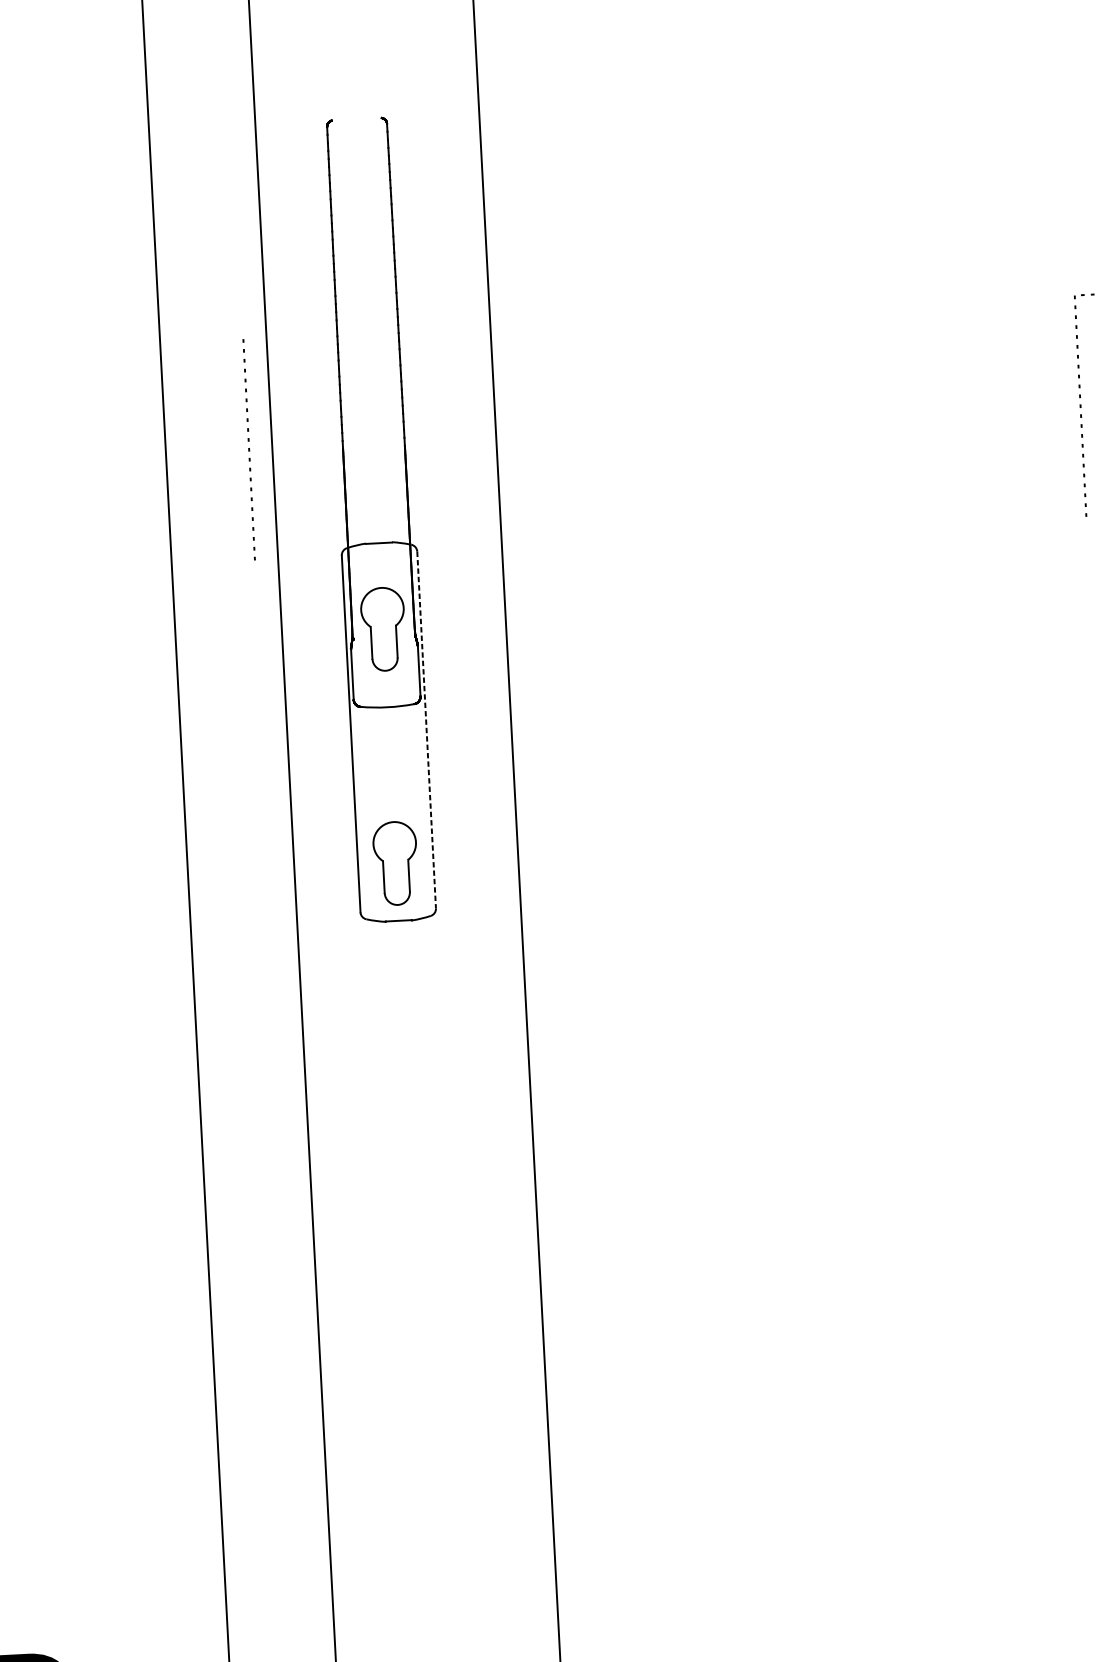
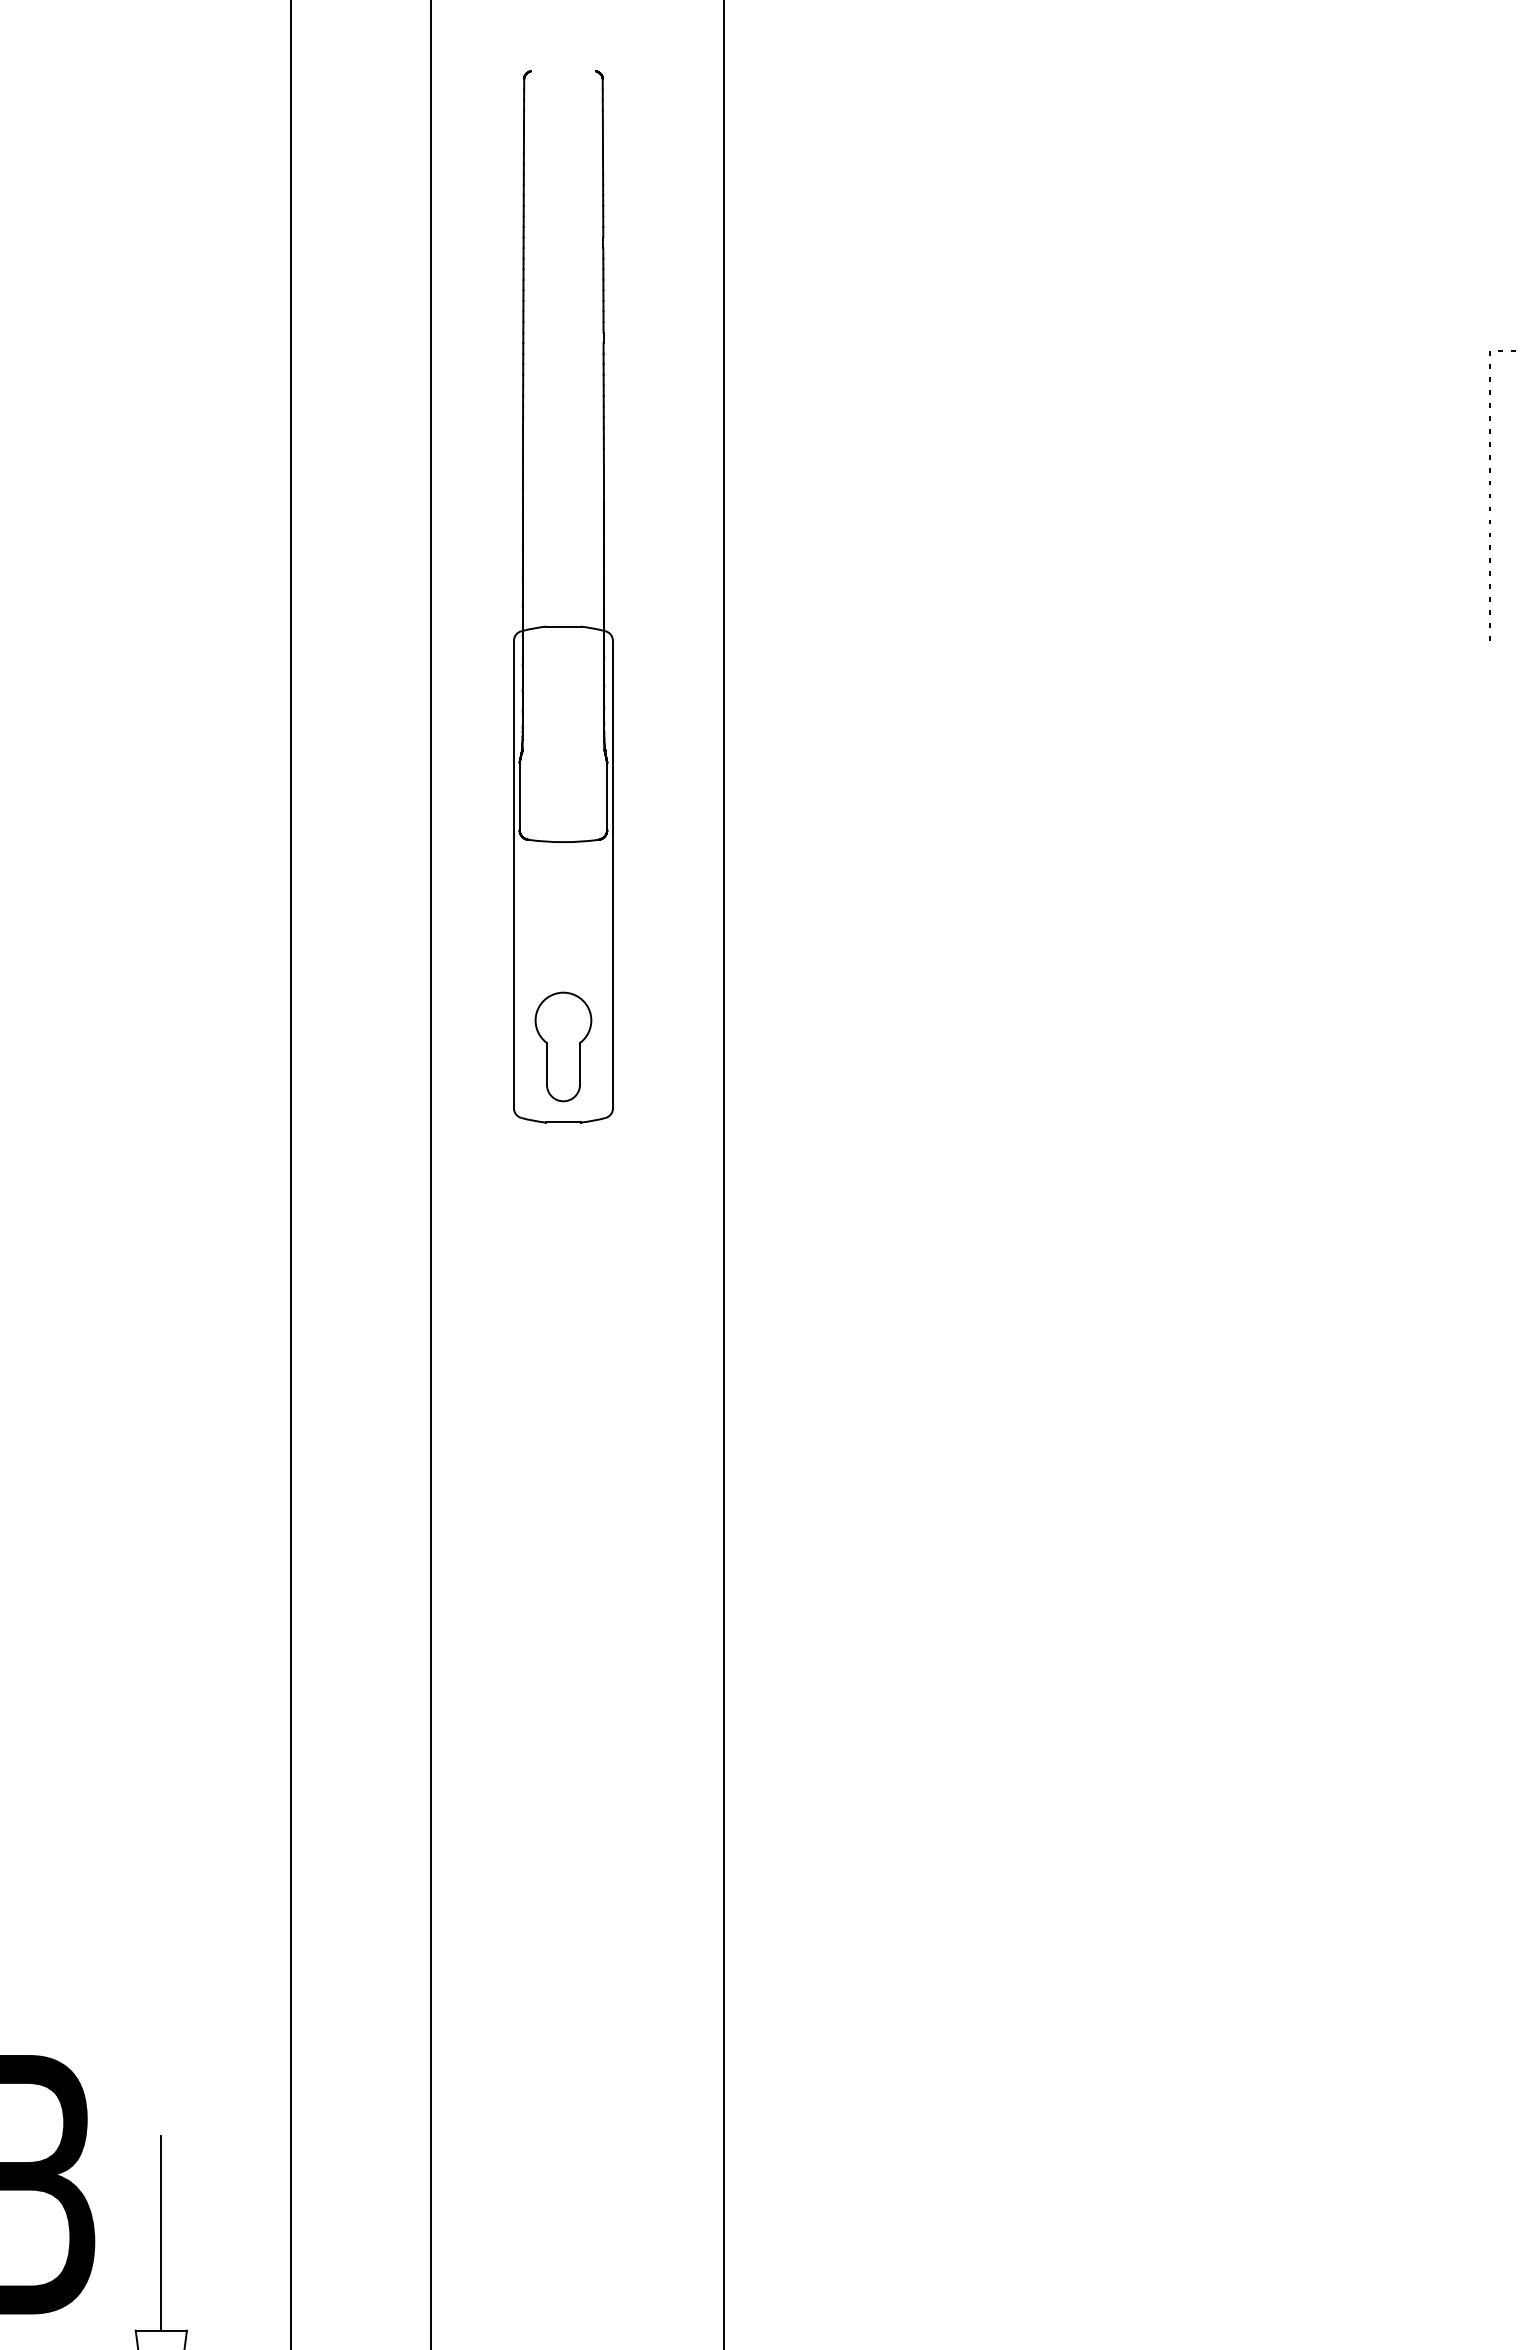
line: (248, 449) -> (399, 495), removed
part: (383, 628) -> (563, 739), removed
line: (426, 729) -> (612, 874), dashed -> solid

